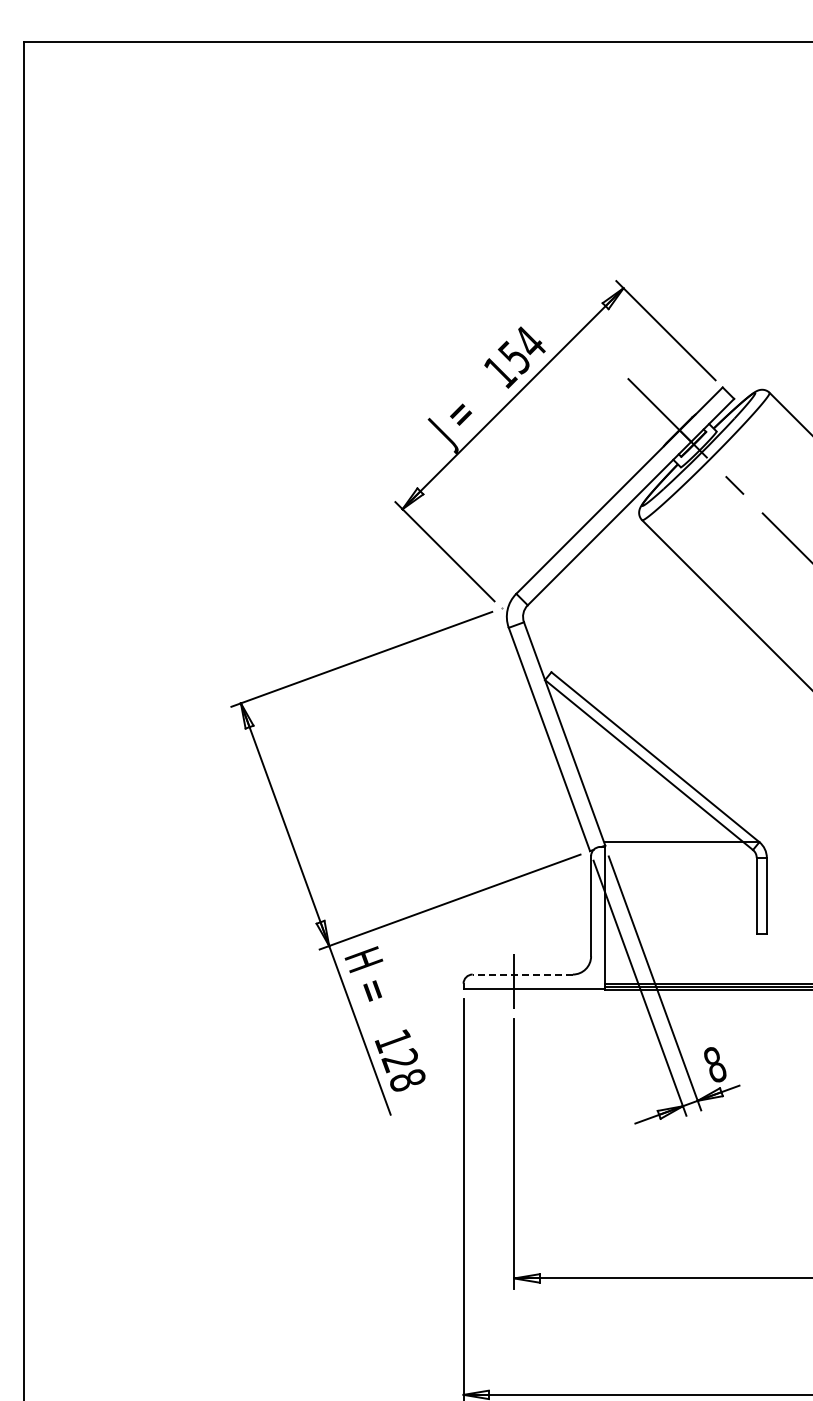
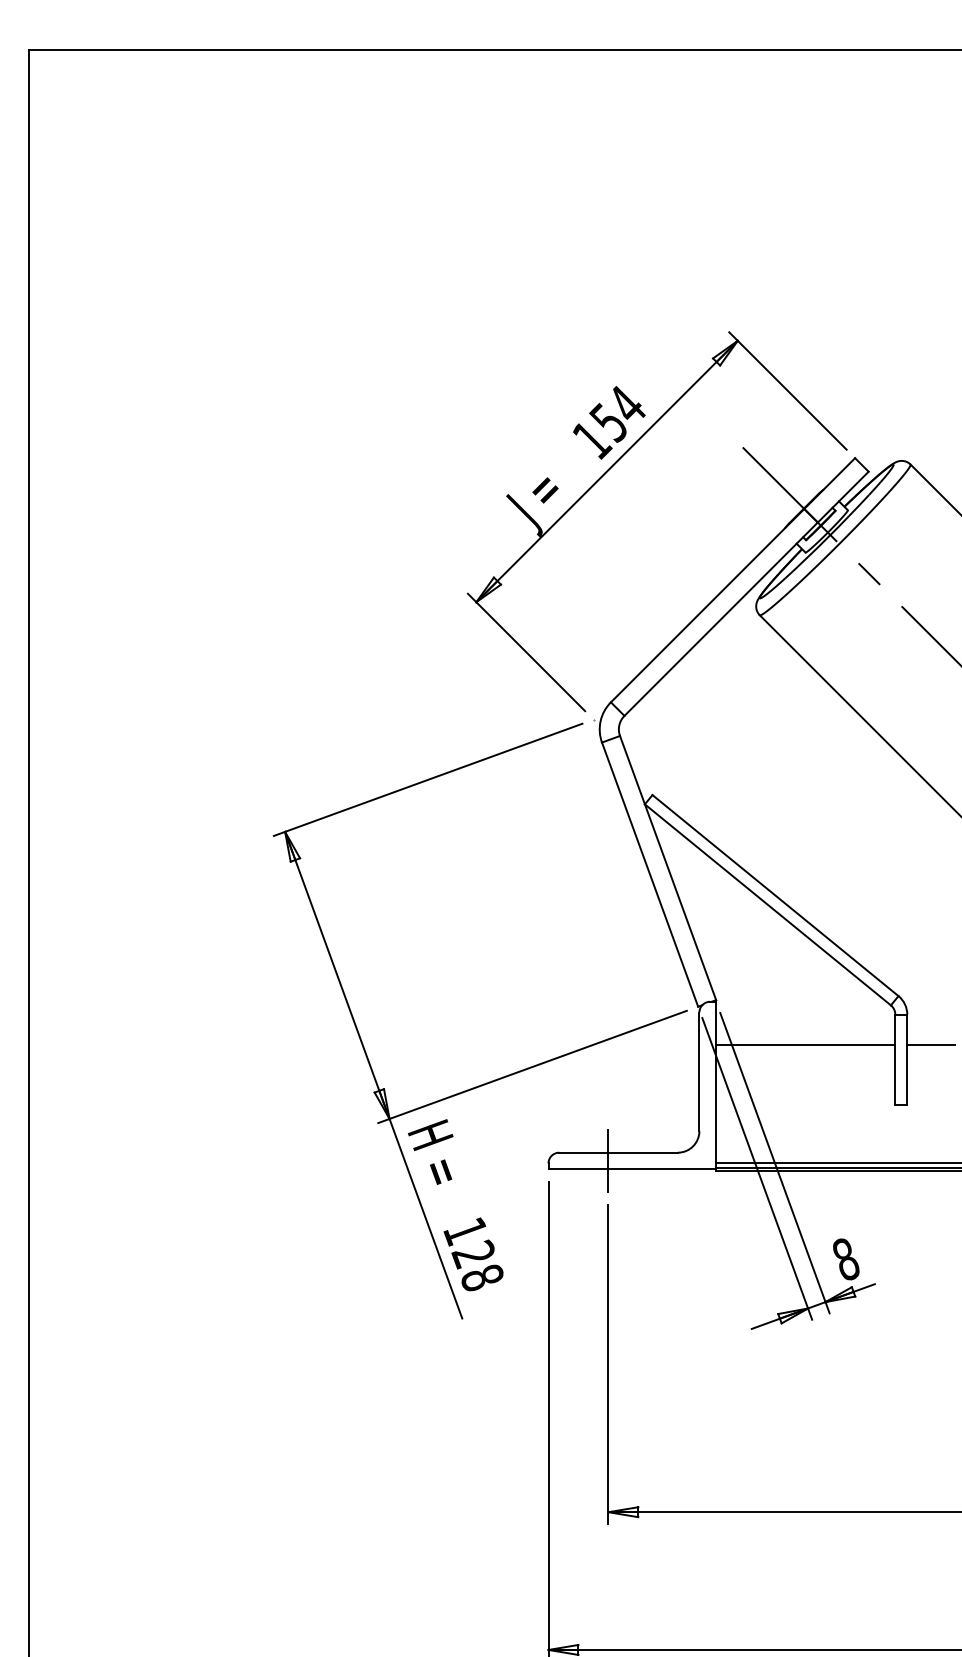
line: (680, 842) -> (805, 1044), moved
line: (786, 883) -> (930, 1044), added
line: (522, 974) -> (618, 1152), dashed -> solid

